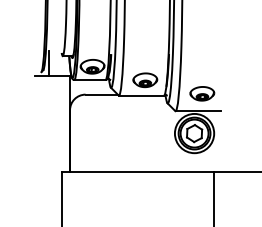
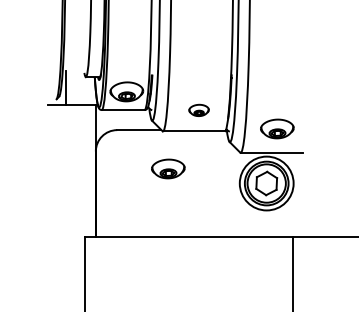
part: (144, 80) -> (198, 110), size x0.6
part: (122, 122) -> (168, 168), added

